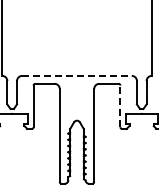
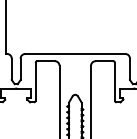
line: (76, 75) -> (74, 53), dashed -> solid
line: (120, 106) -> (114, 81), dashed -> solid

